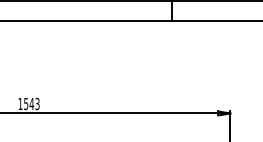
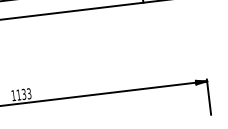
text: (29, 103) -> (21, 94), 1543 -> 1133

